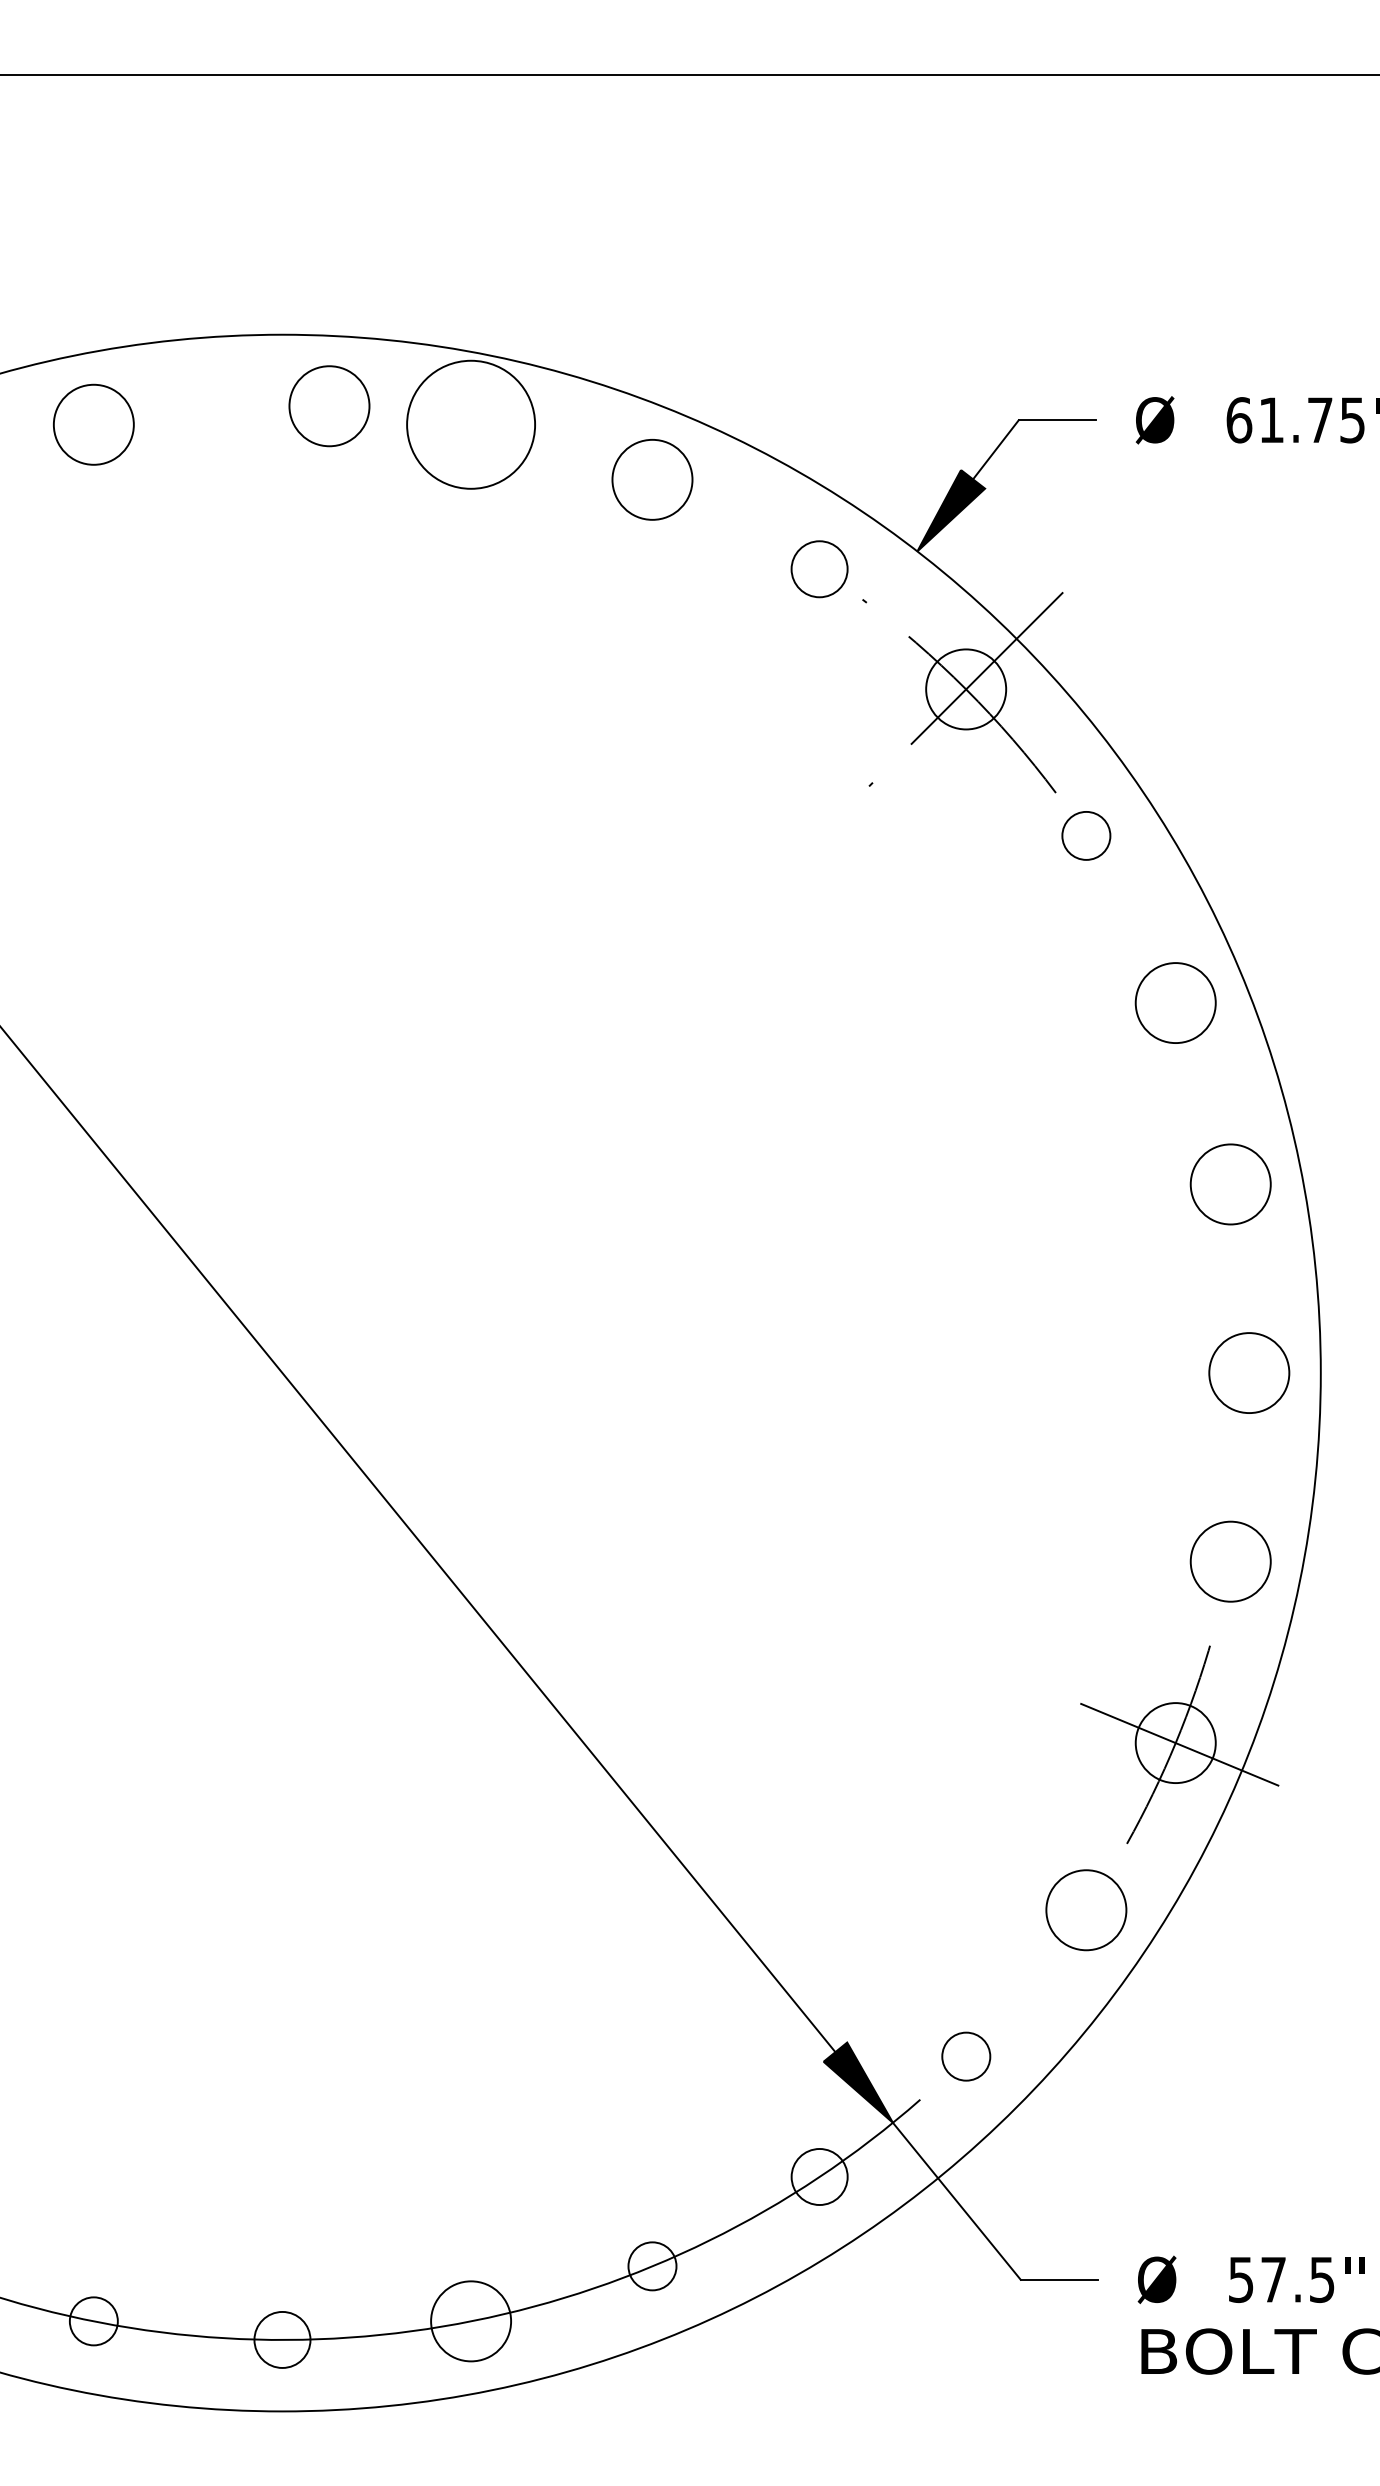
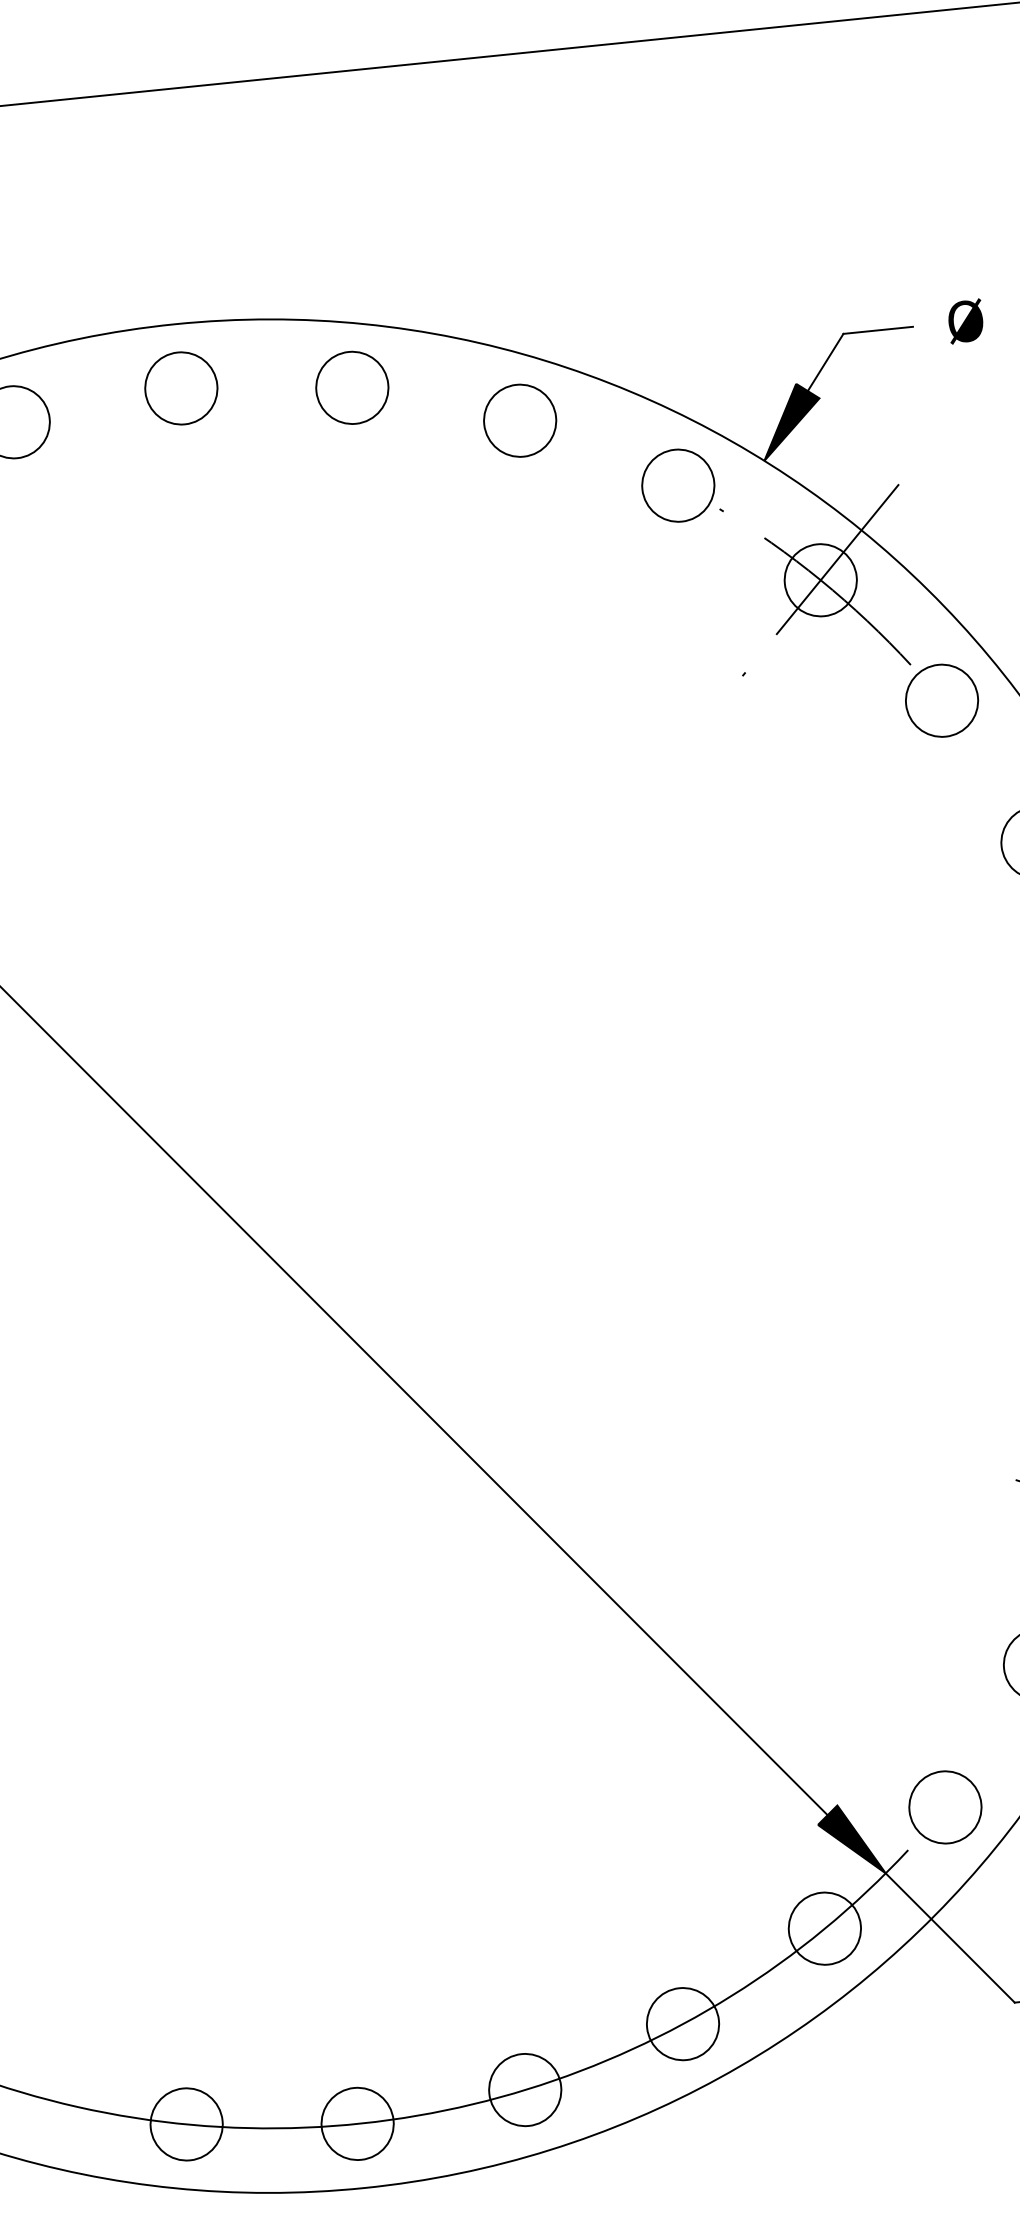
circle: (329, 406) -> (181, 388), moved
circle: (471, 424) -> (352, 387), size x0.62
circle: (819, 569) -> (678, 486), size x1.43
circle: (1086, 835) -> (942, 700), size x1.67
circle: (966, 2056) -> (945, 1807), size x1.67
circle: (819, 2176) -> (824, 1928), size x1.43
circle: (652, 2266) -> (683, 2024), size x1.67
circle: (93, 2321) -> (186, 2124), size x1.67
circle: (282, 2339) -> (357, 2123), size x1.43

